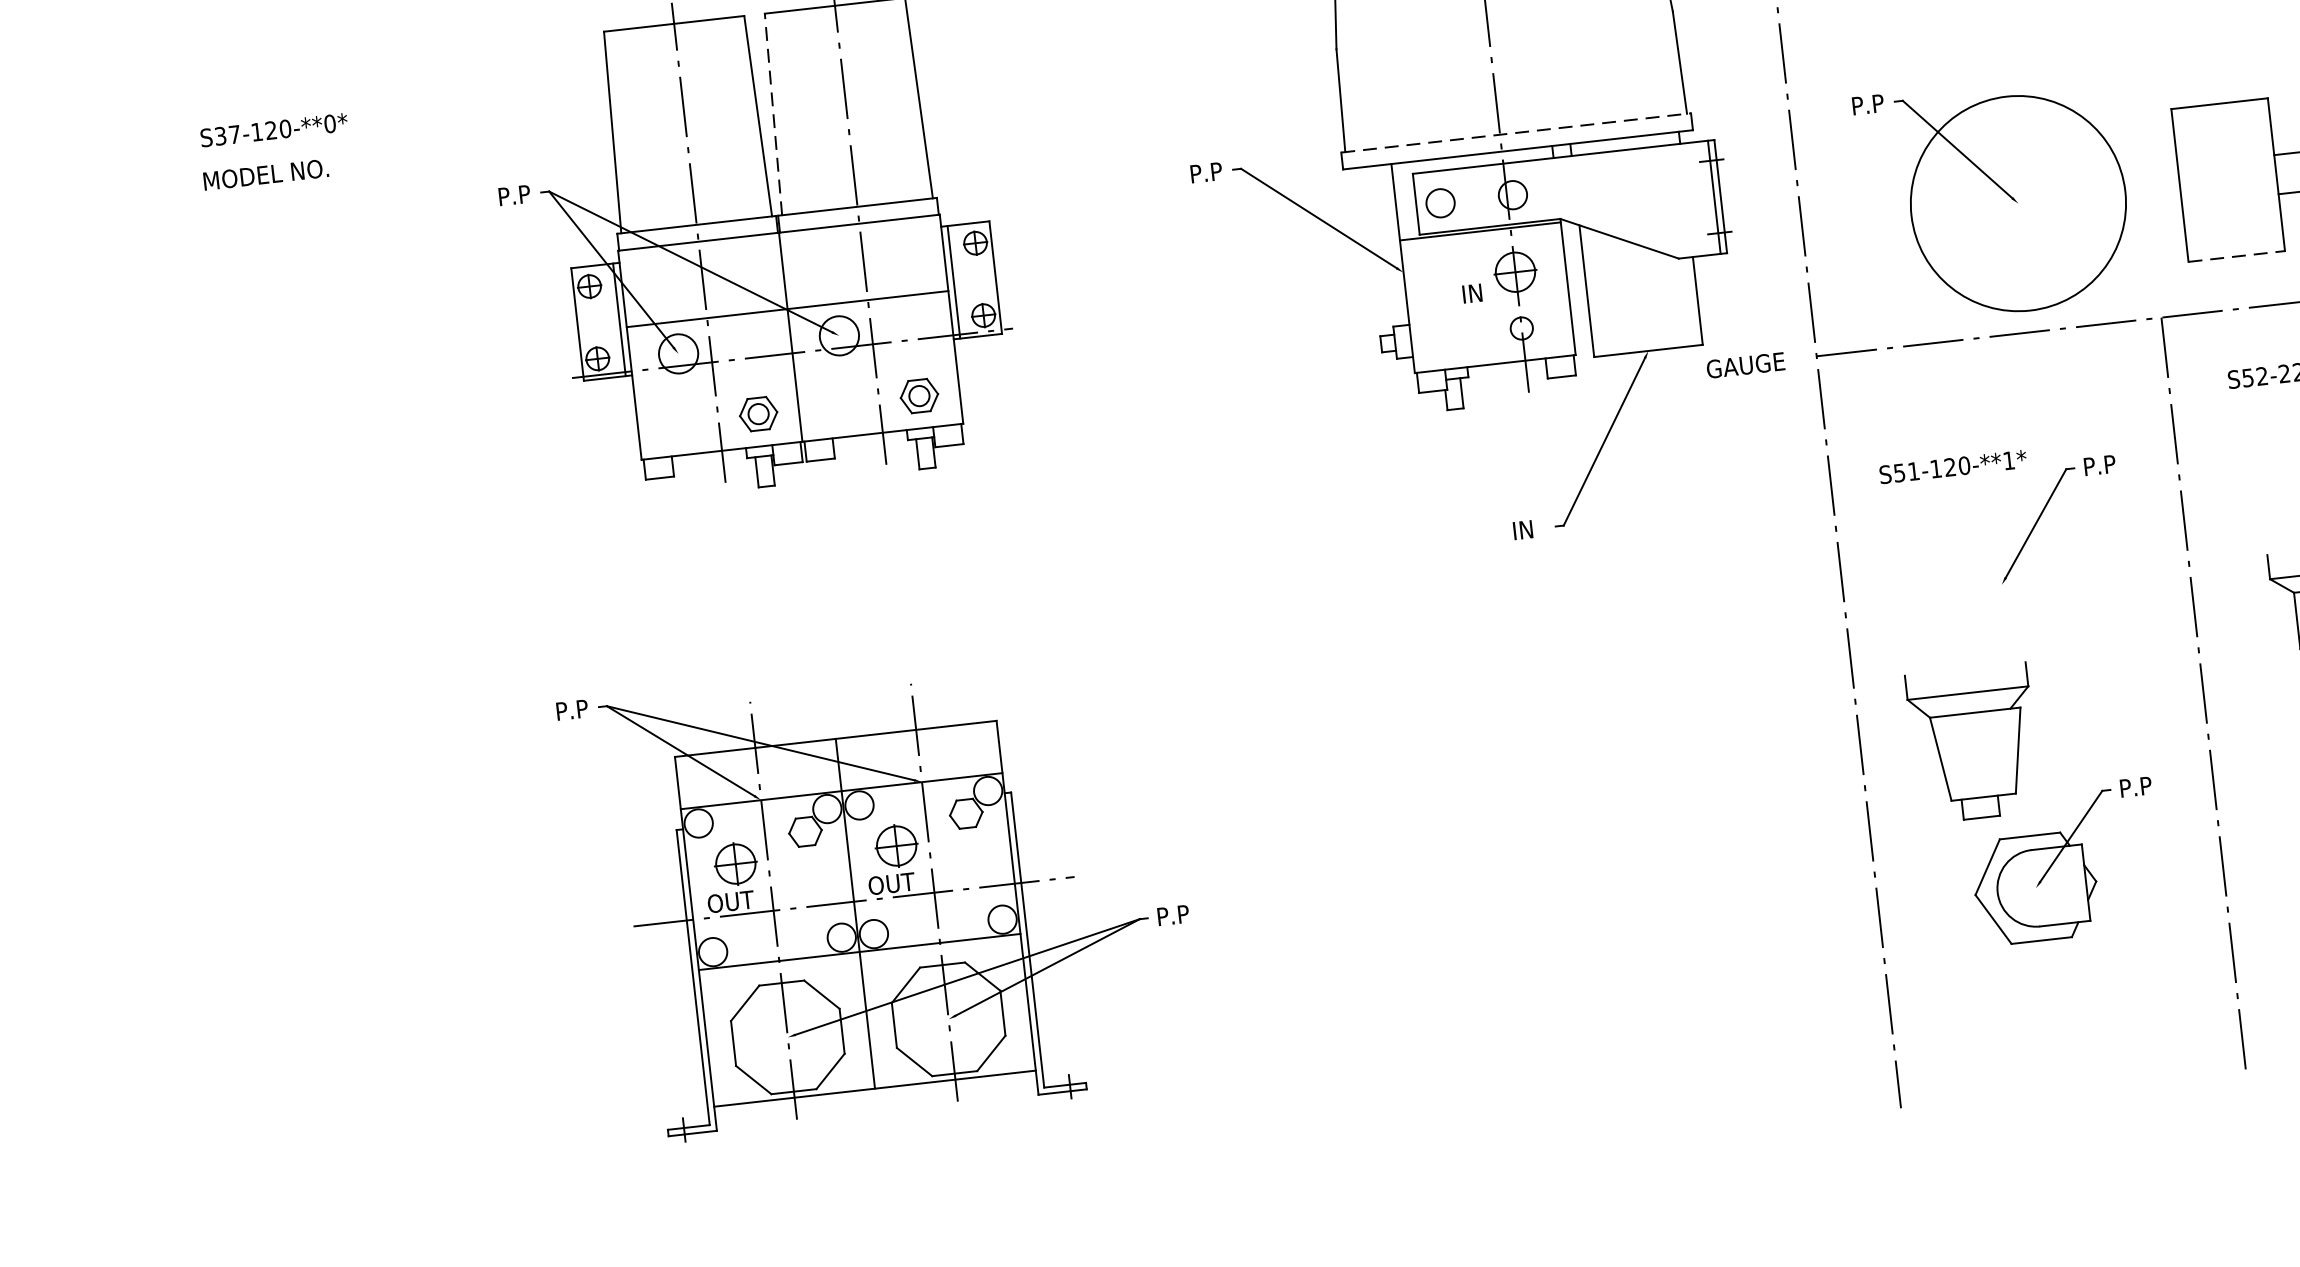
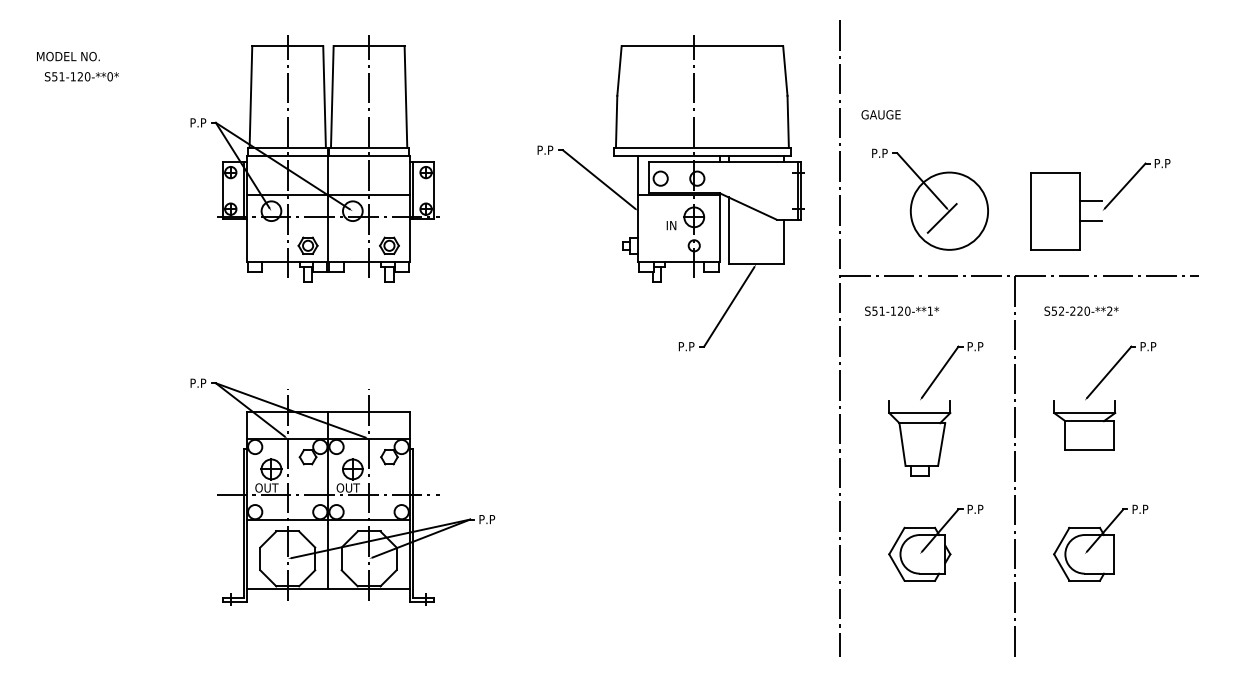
line: (773, 113) -> (332, 96), dashed -> solid
line: (1516, 132) -> (702, 147), dashed -> solid
text: (227, 134) -> (58, 76), S37-120-**0* -> S51-120-**0*
text: (266, 174) -> (68, 56), moved
circle: (2018, 202) -> (949, 210), size x0.71
line: (2004, 219) -> (941, 218), added
line: (2238, 255) -> (1056, 249), dashed -> solid
text: (1744, 364) -> (880, 114), moved
text: (1951, 465) -> (901, 310), moved
text: (1530, 529) -> (687, 346), IN -> P.P
part: (1973, 743) -> (919, 438), moved

